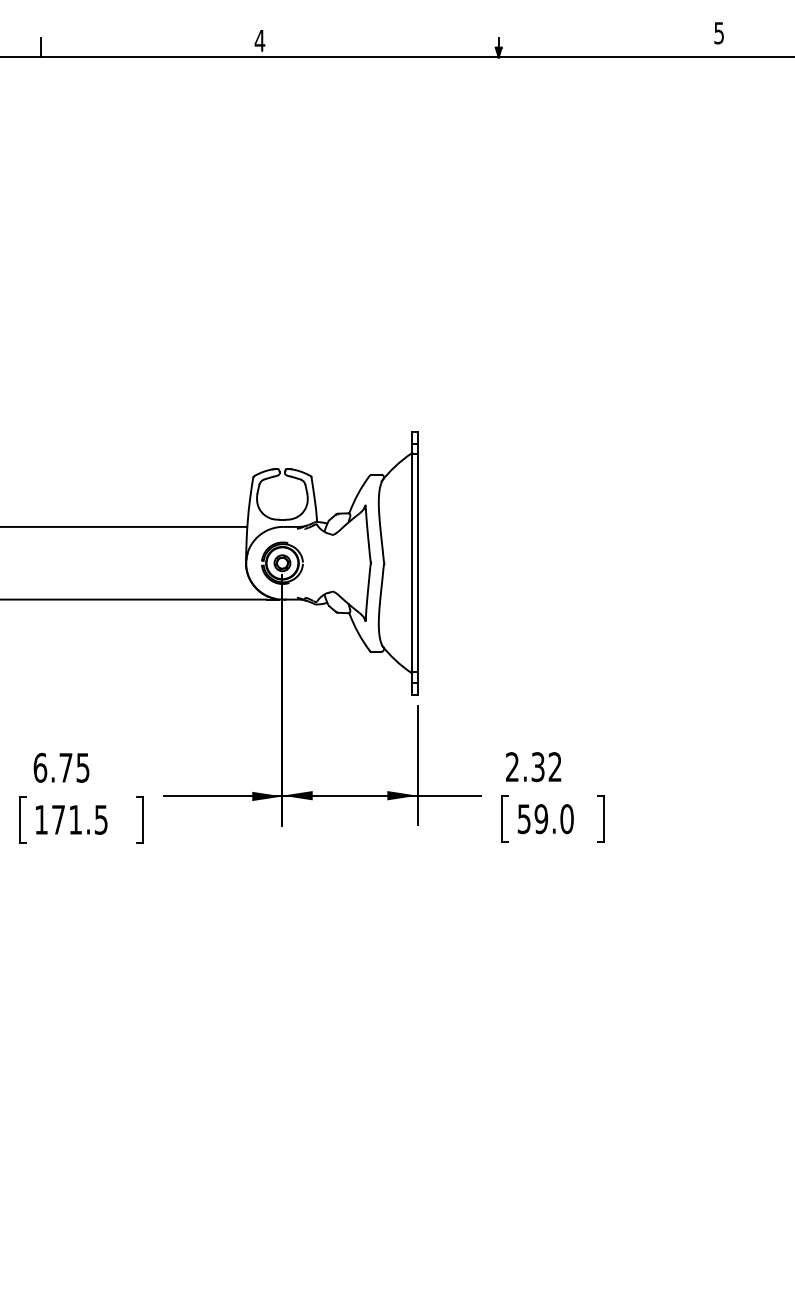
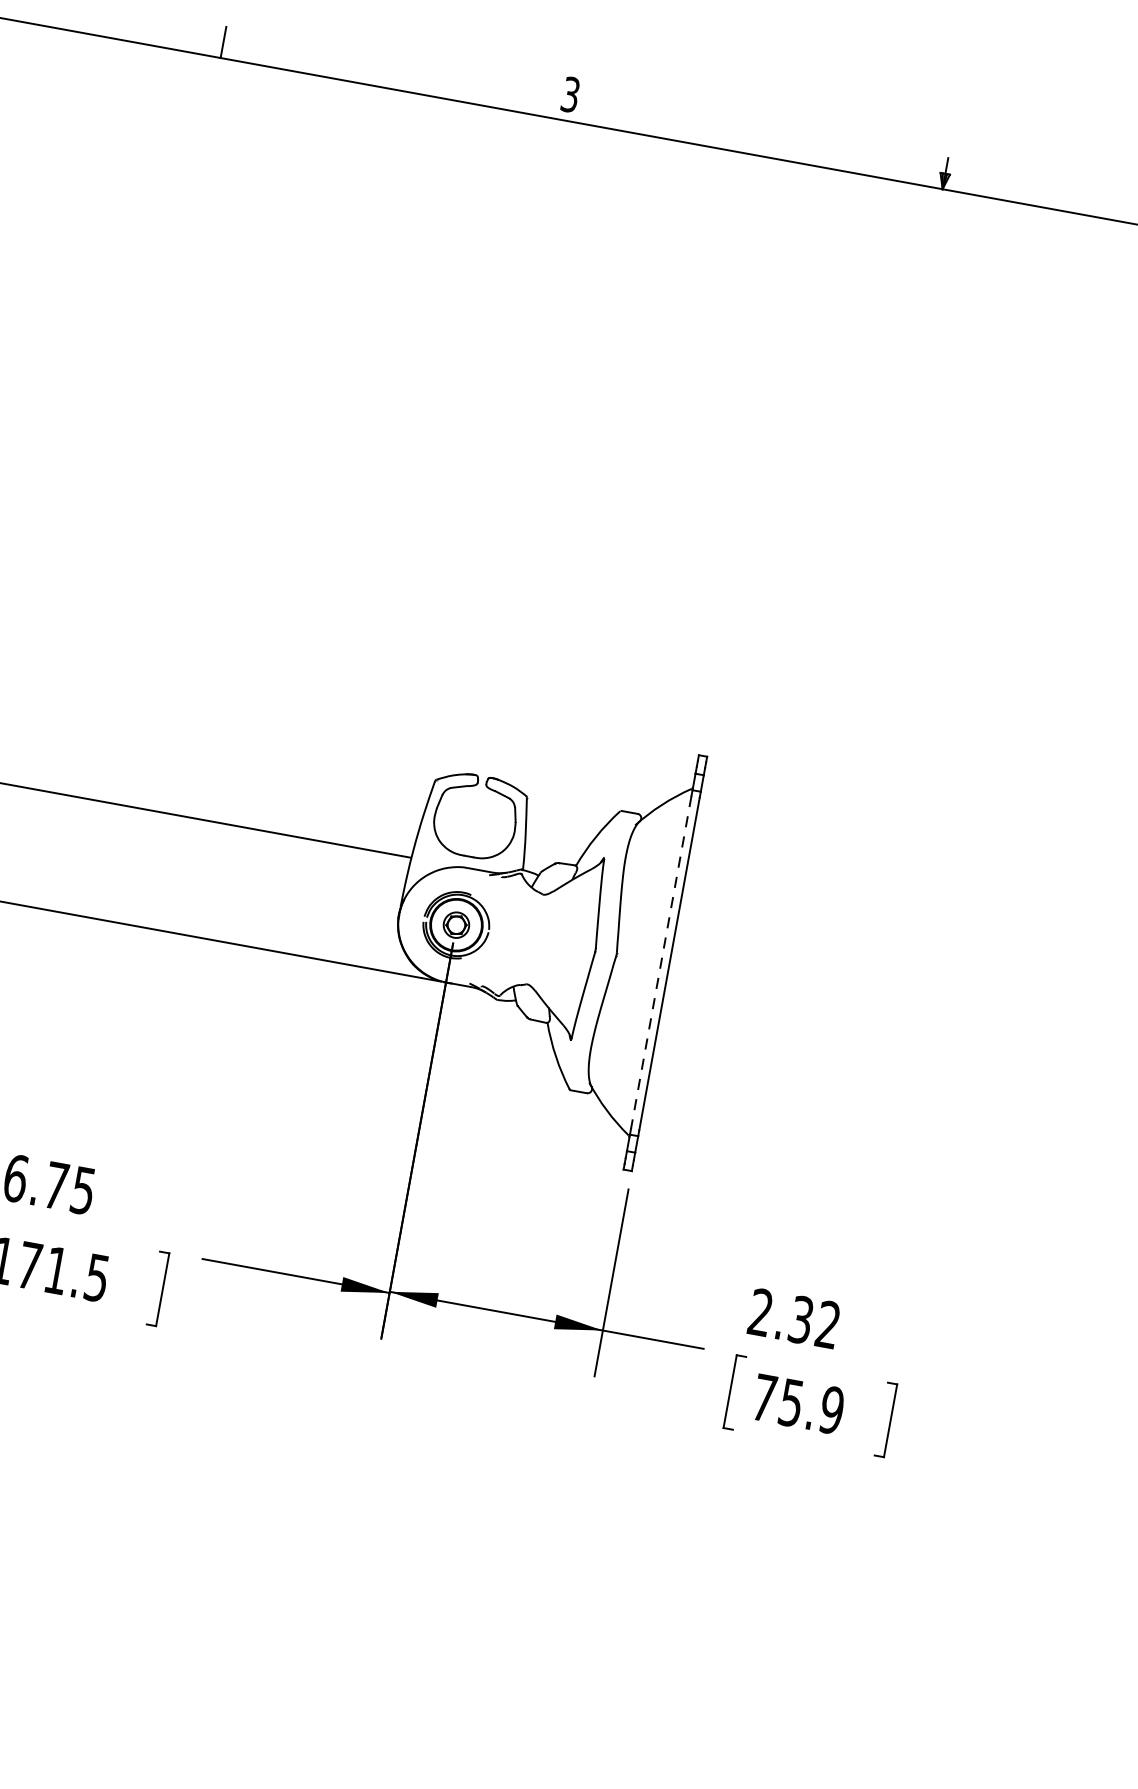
text: (259, 40) -> (570, 94), 4 -> 3
line: (412, 563) -> (661, 962), solid -> dashed
text: (545, 819) -> (797, 1404), 59.0 -> 75.9

